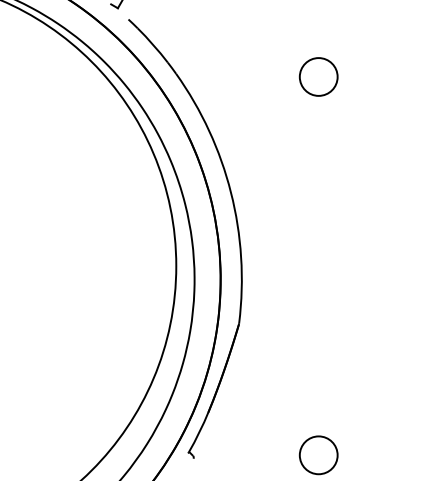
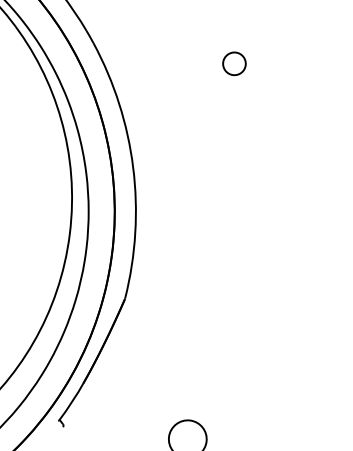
circle: (318, 76) -> (234, 63), size x0.6

